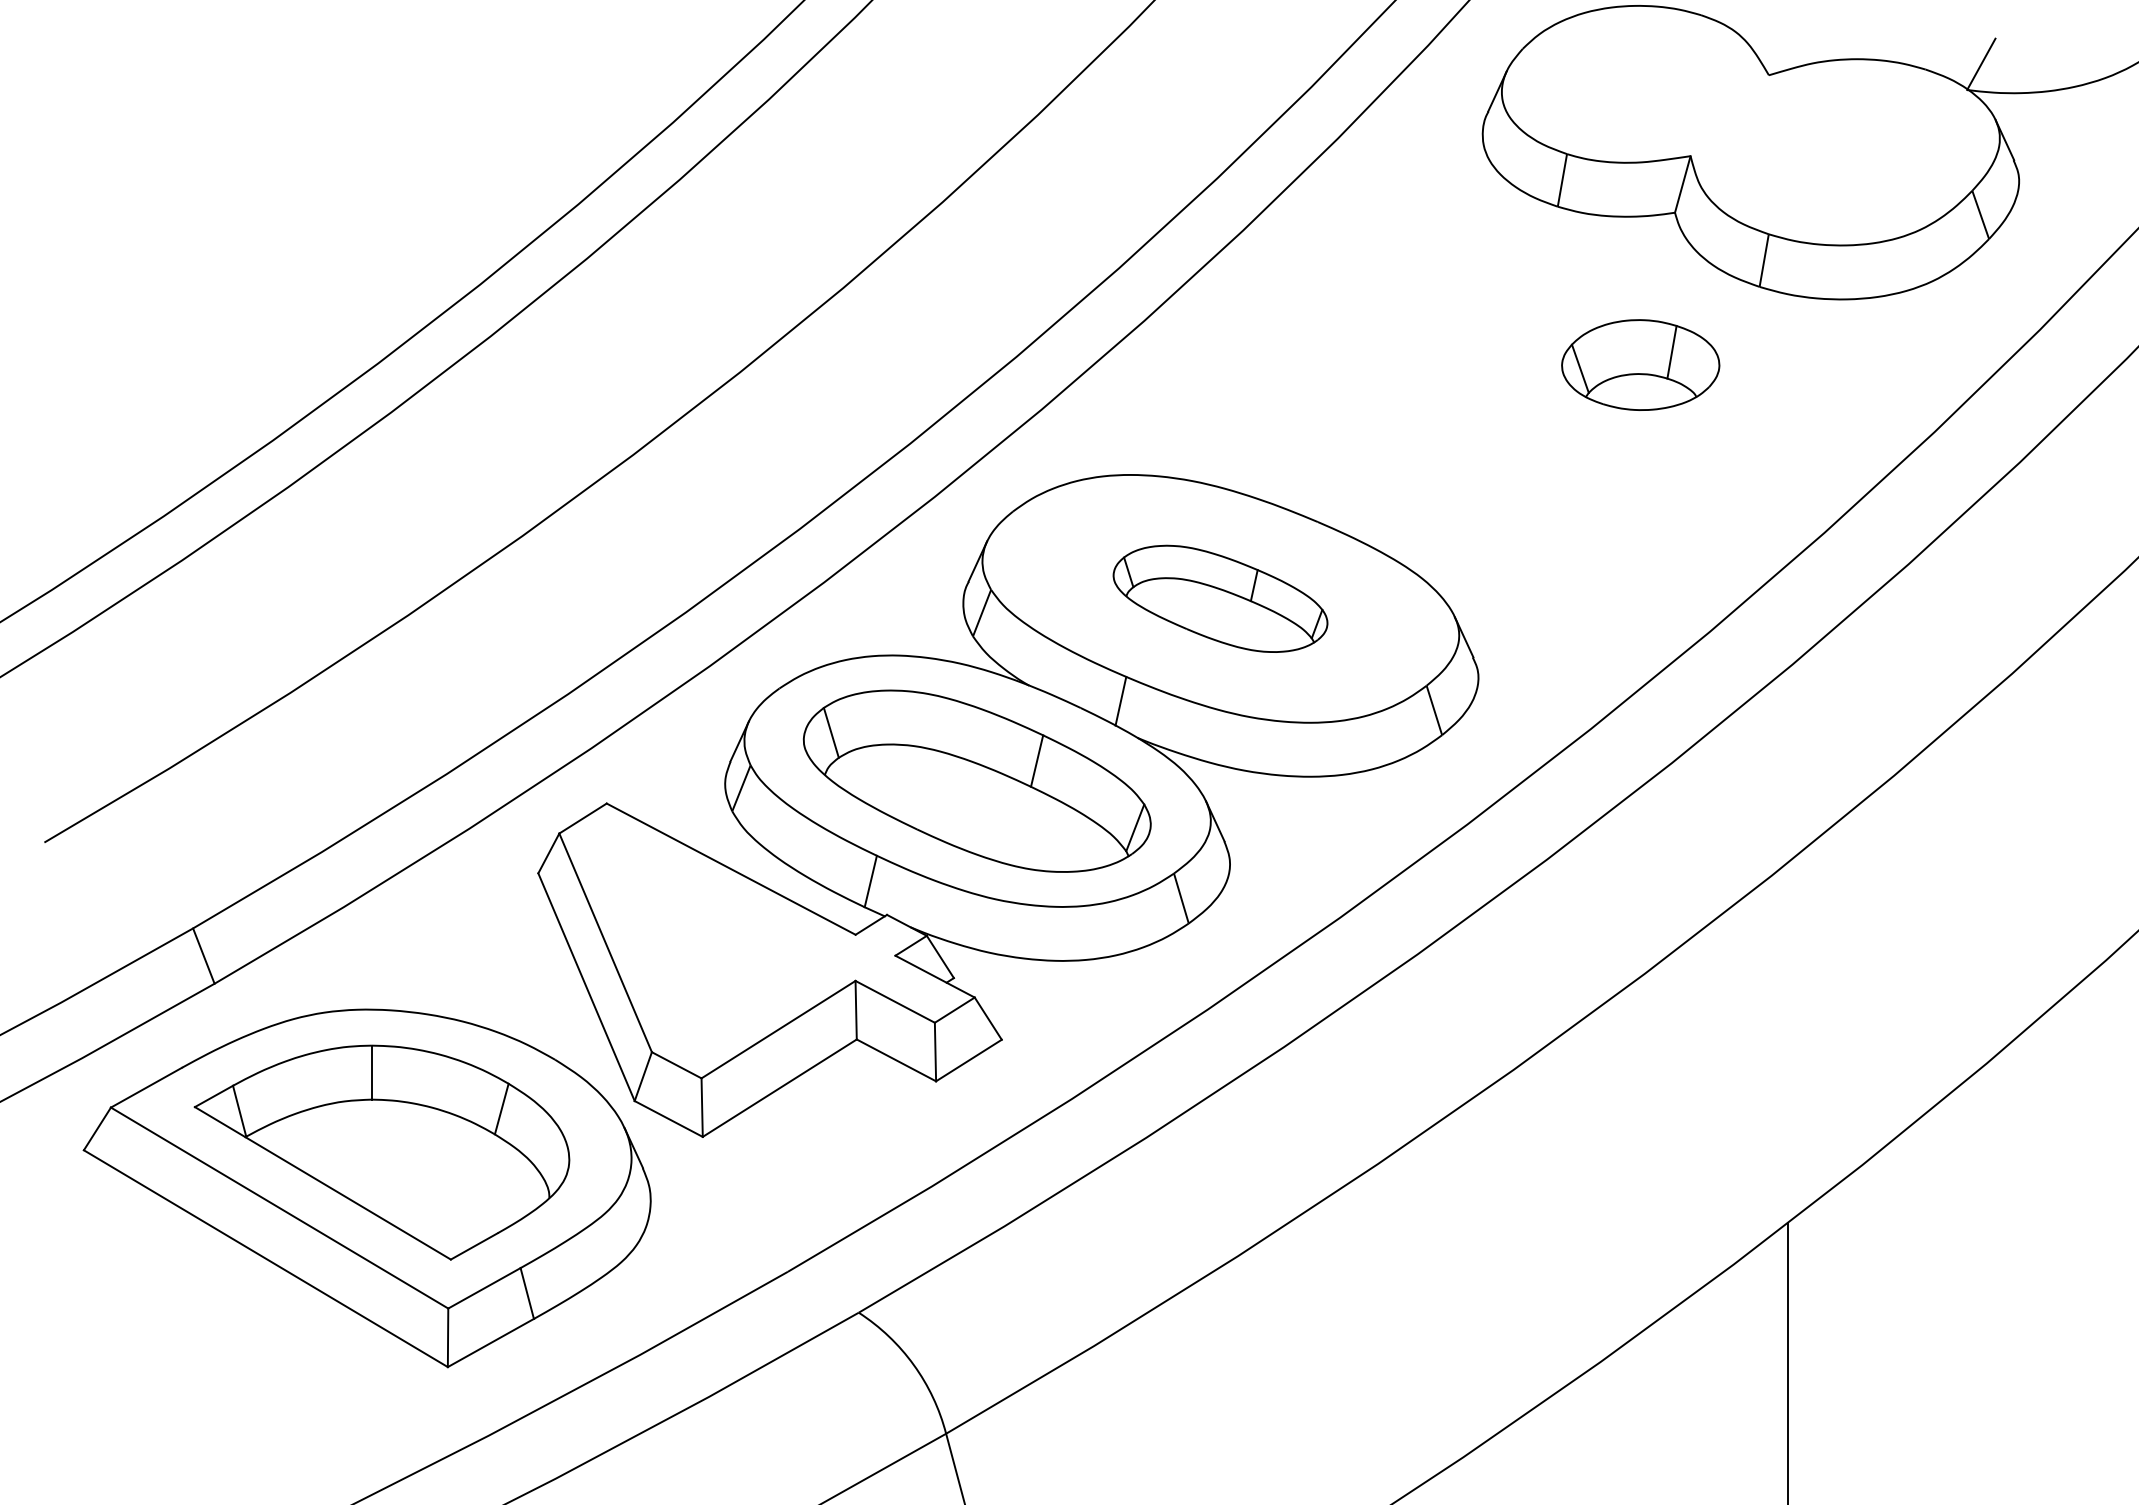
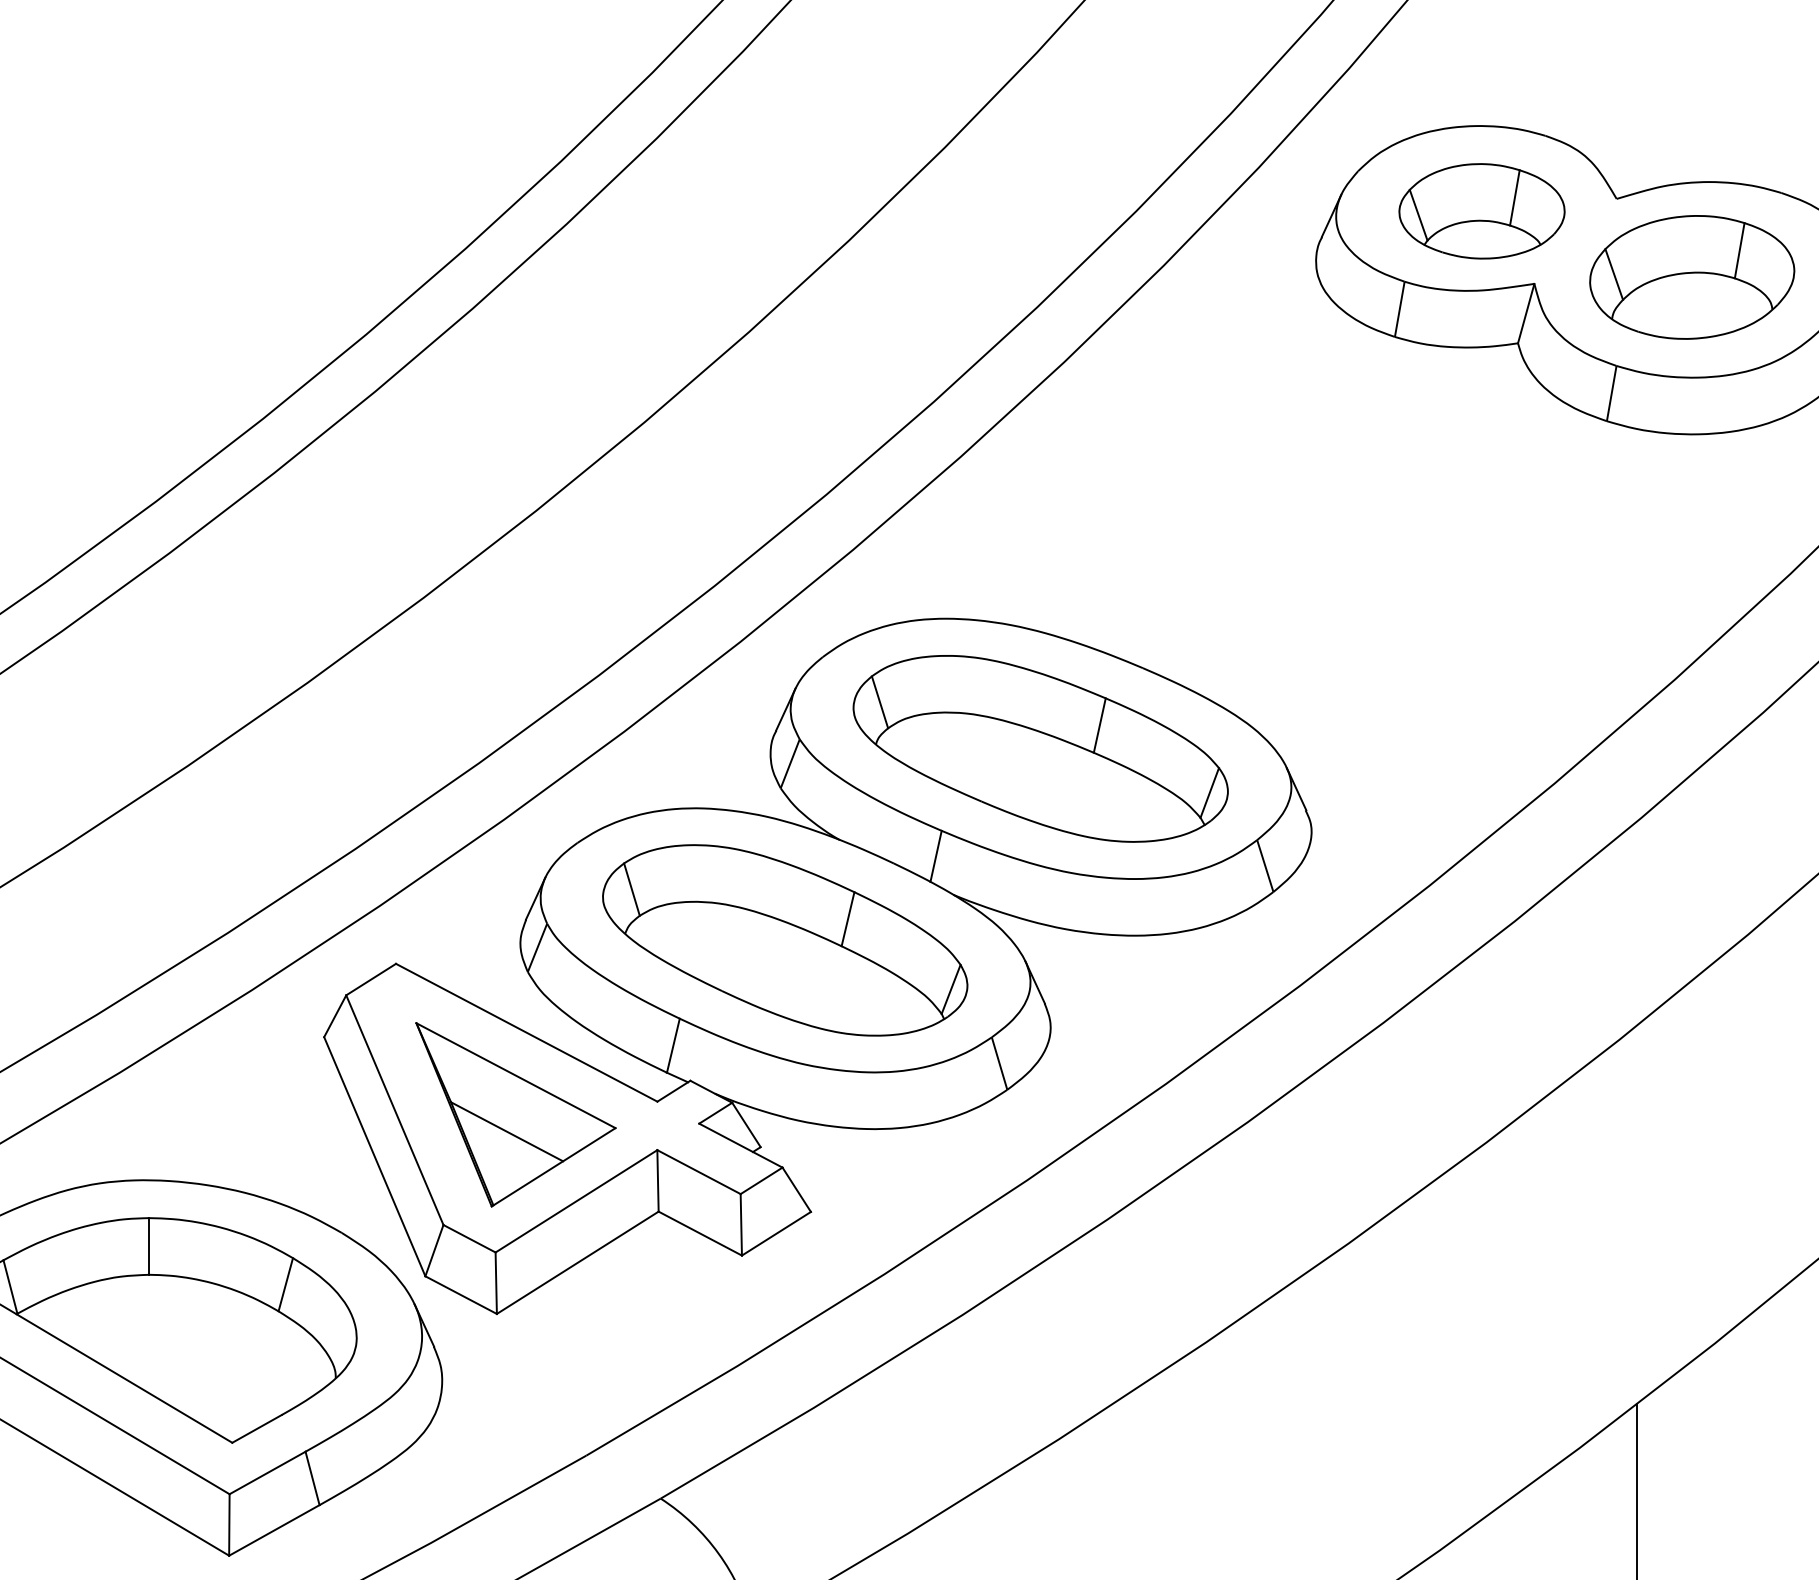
part: (1840, 149) -> (1691, 276), added
part: (1640, 364) -> (1481, 210), moved
part: (1220, 598) -> (1040, 748), size x1.67
part: (720, 947) -> (515, 1115), added

